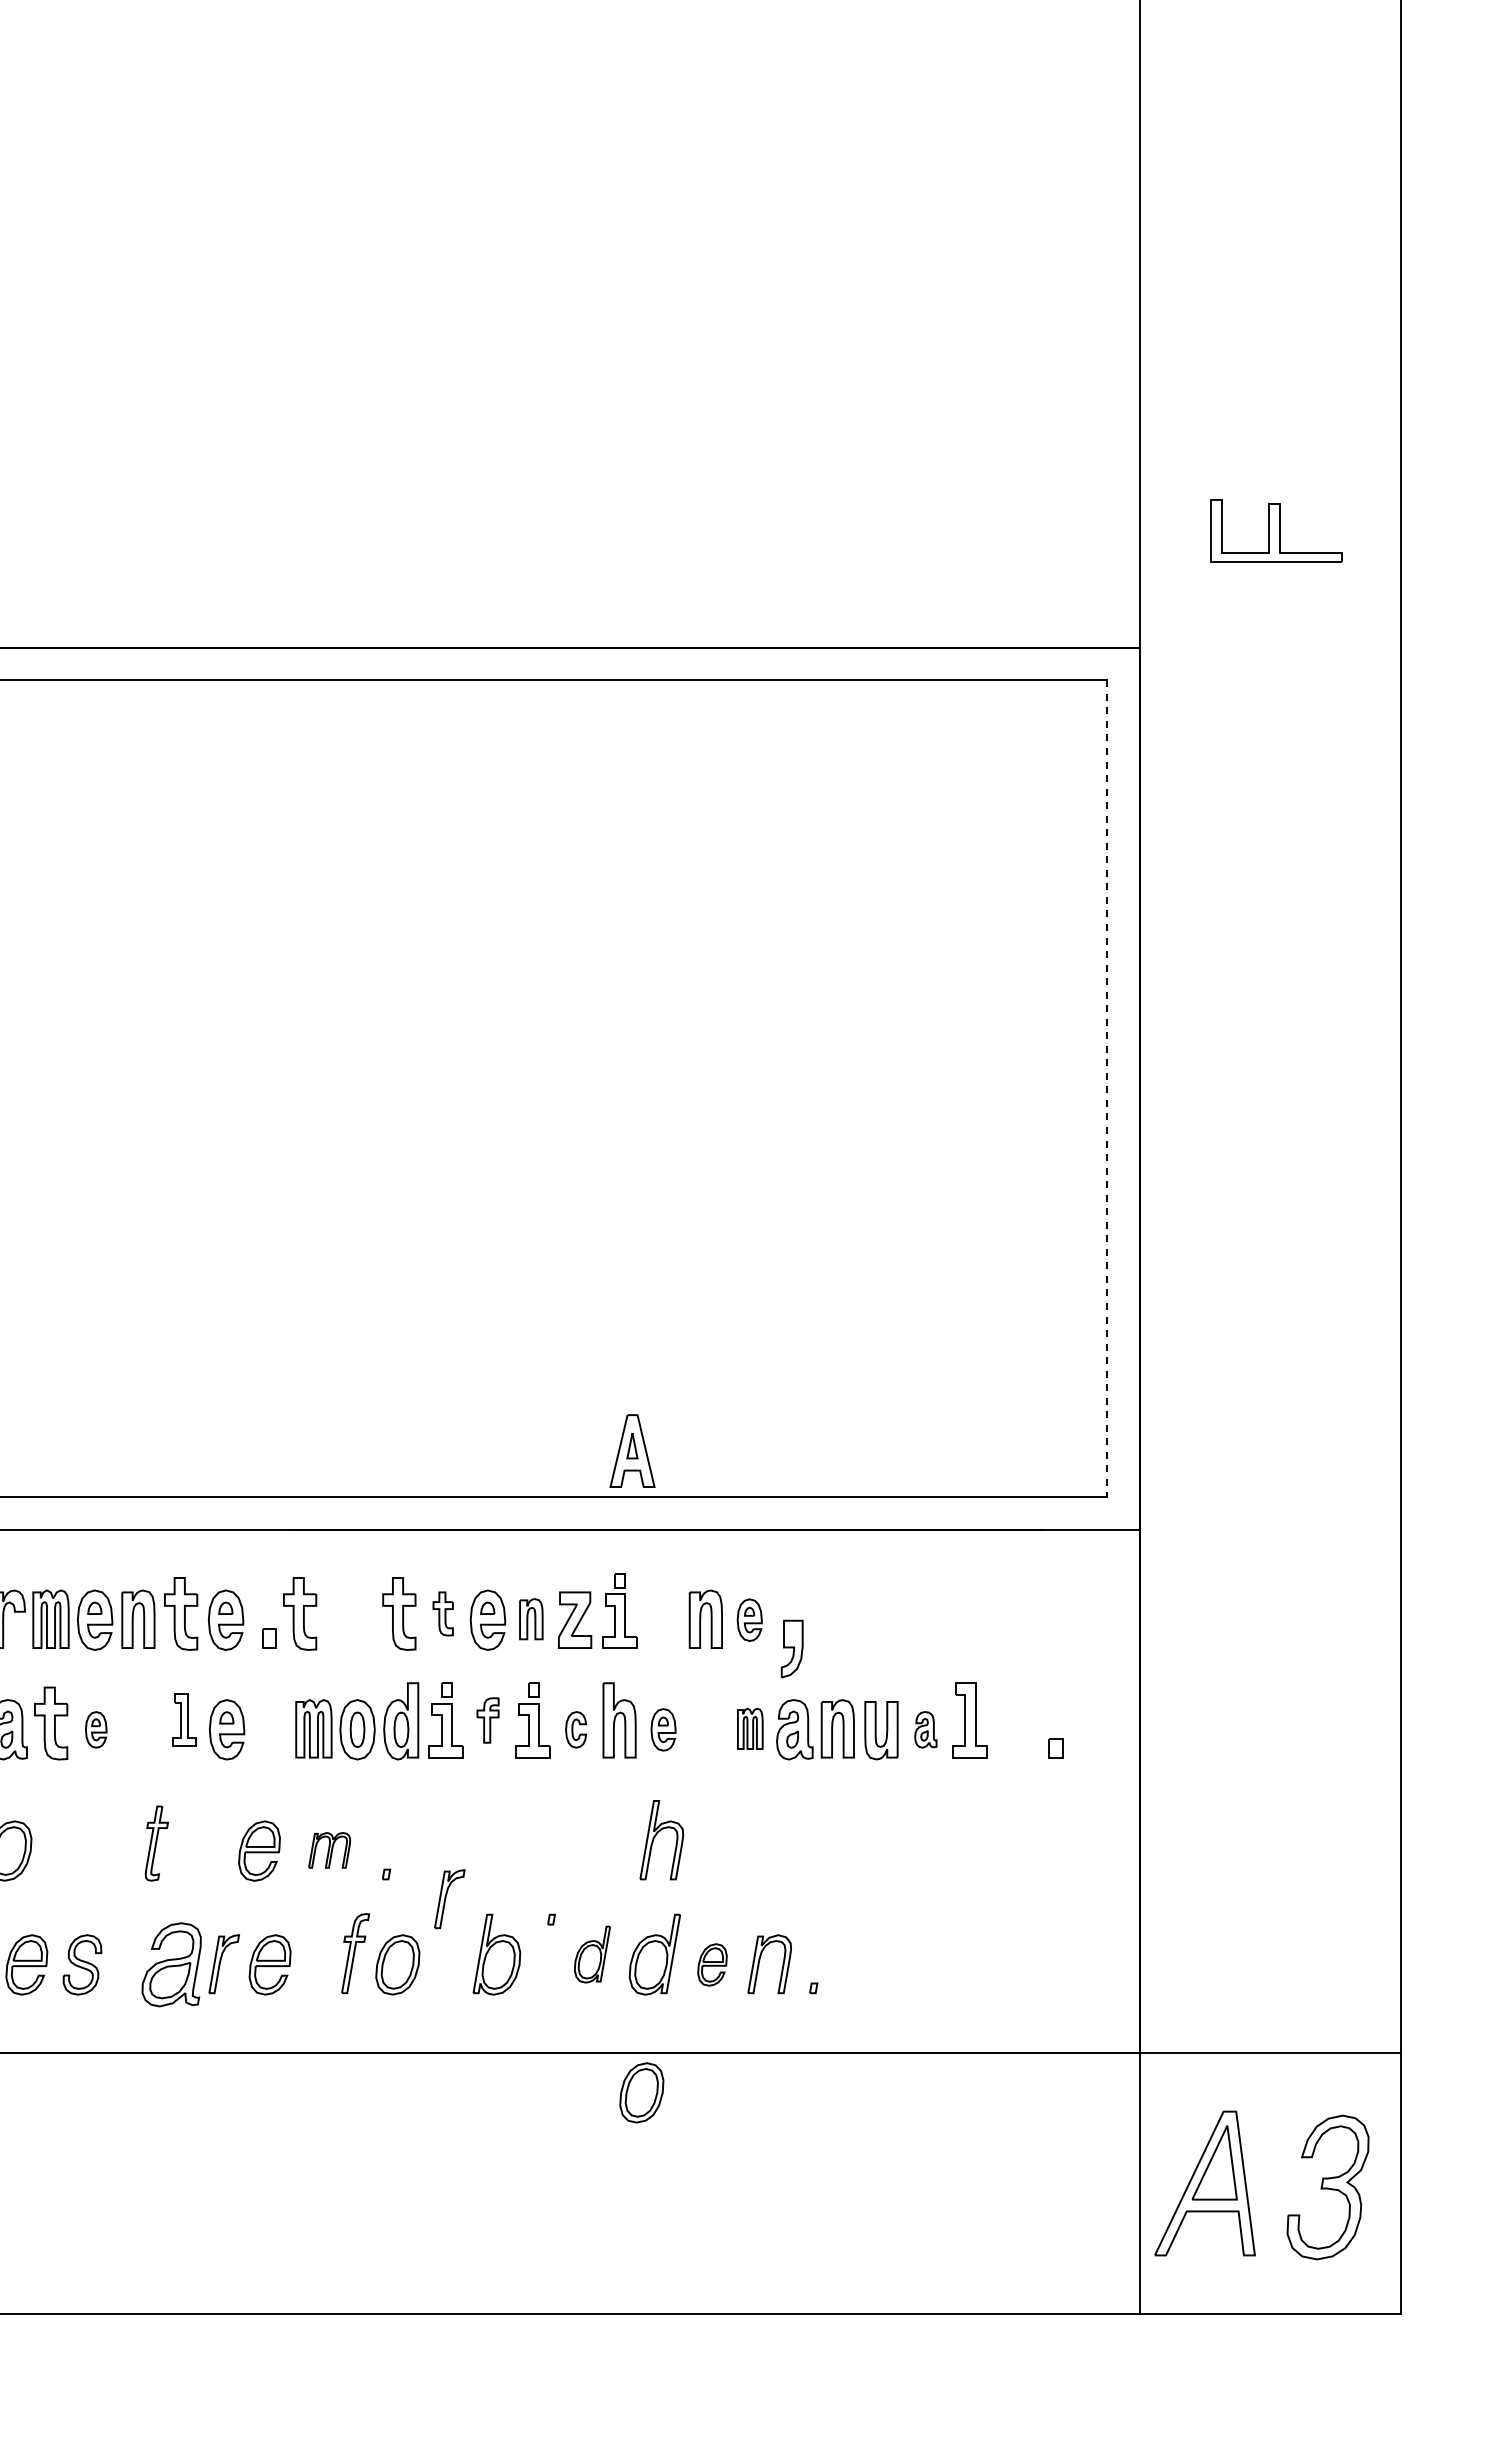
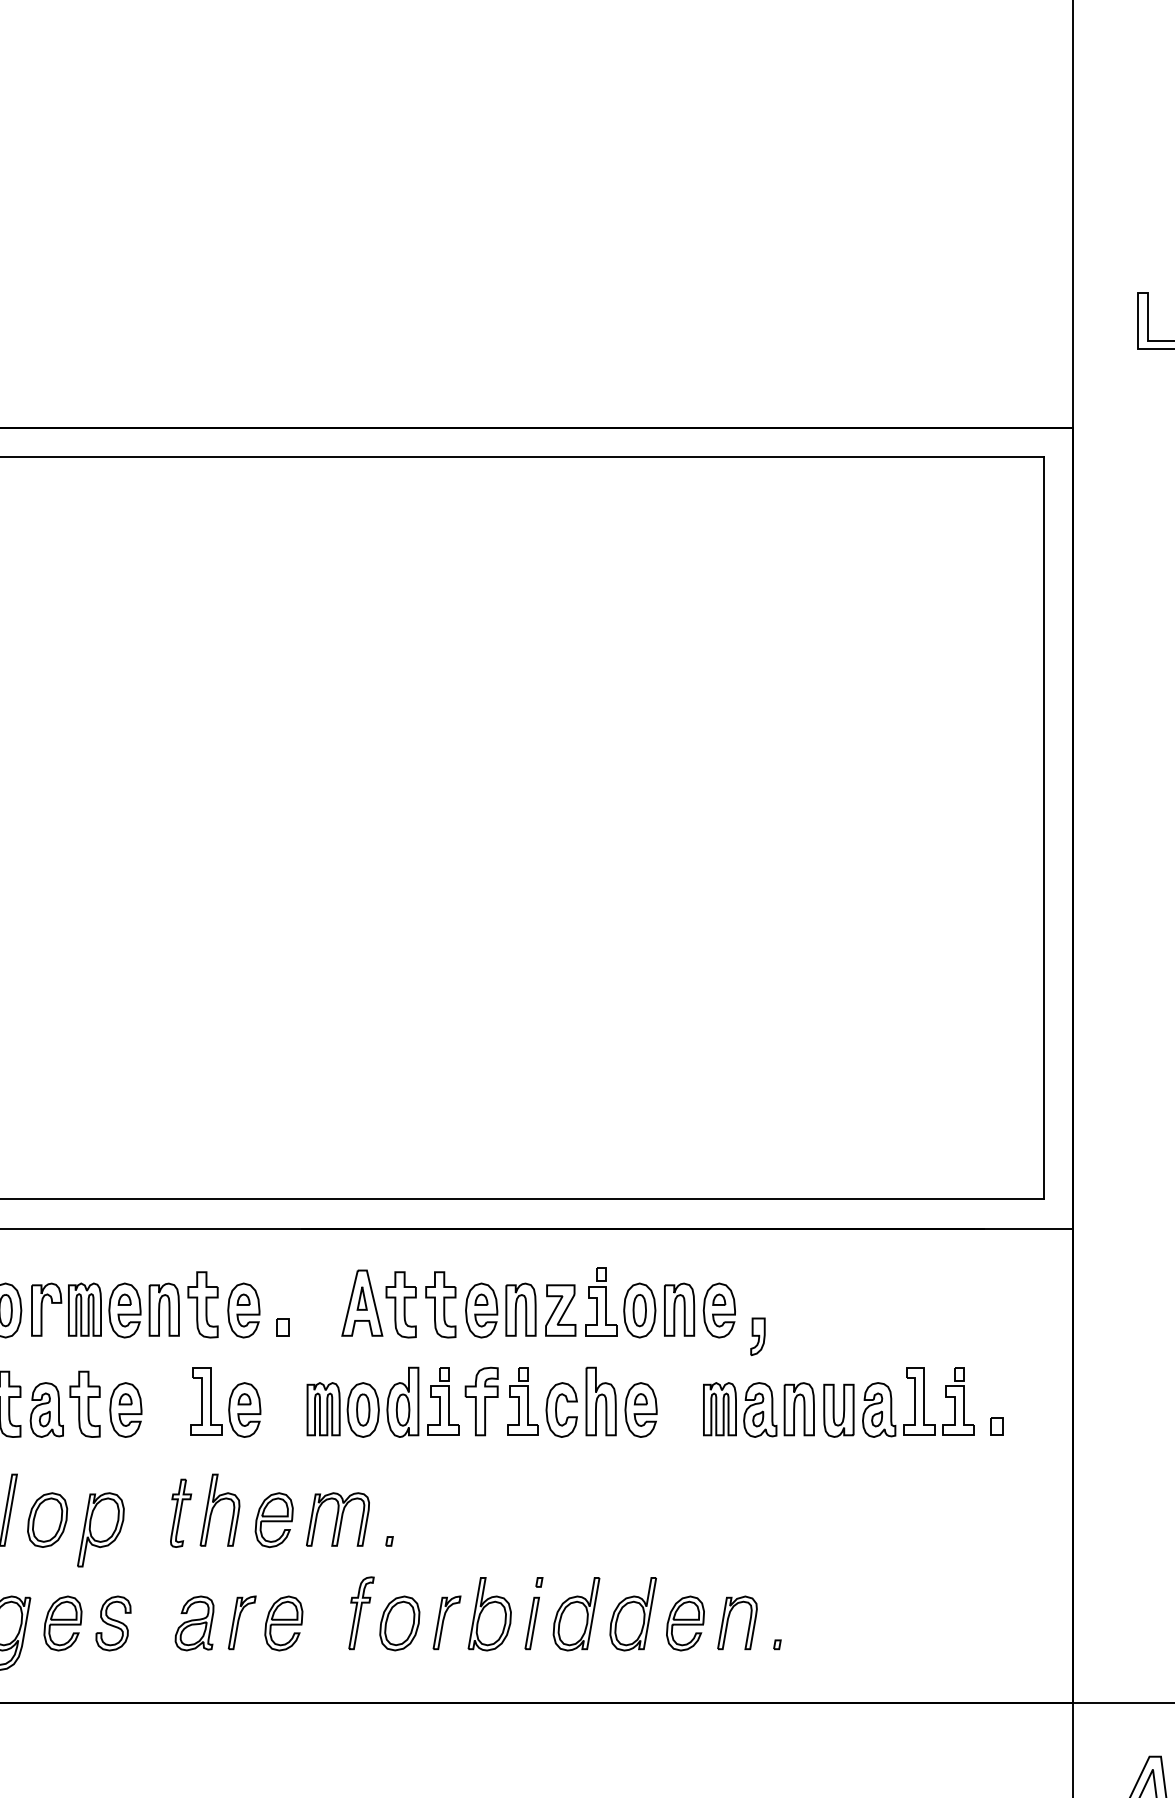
line: (1107, 1089) -> (1044, 828), dashed -> solid
part: (632, 1450) -> (362, 1302), moved
part: (300, 1613) -> (311, 1304), removed
part: (443, 1613) -> (441, 1304), size x1.67
part: (531, 1618) -> (521, 1308), size x1.43
part: (662, 1619) -> (640, 1309), added
part: (749, 1619) -> (719, 1309), size x1.43
part: (792, 1649) -> (758, 1337), size x0.71
part: (184, 1720) -> (206, 1401), size x1.43
part: (487, 1720) -> (481, 1401), size x1.67
part: (1013, 1720) -> (958, 1401), added
part: (749, 1728) -> (719, 1408), size x1.43
part: (96, 1729) -> (126, 1409), size x1.67
part: (575, 1729) -> (561, 1409), size x1.67
part: (663, 1729) -> (641, 1409), size x1.43
part: (925, 1729) -> (878, 1409), size x1.67
part: (655, 1837) -> (214, 1507), moved
part: (329, 1850) -> (337, 1519), size x1.67
part: (68, 1861) -> (100, 1529), added
part: (449, 1899) -> (446, 1623), moved
part: (592, 1954) -> (576, 1614), size x1.43
part: (171, 1964) -> (194, 1623), size x0.71
part: (543, 1964) -> (532, 1623), added
part: (712, 1964) -> (685, 1623), size x1.43
part: (641, 2092) -> (621, 1739), removed

